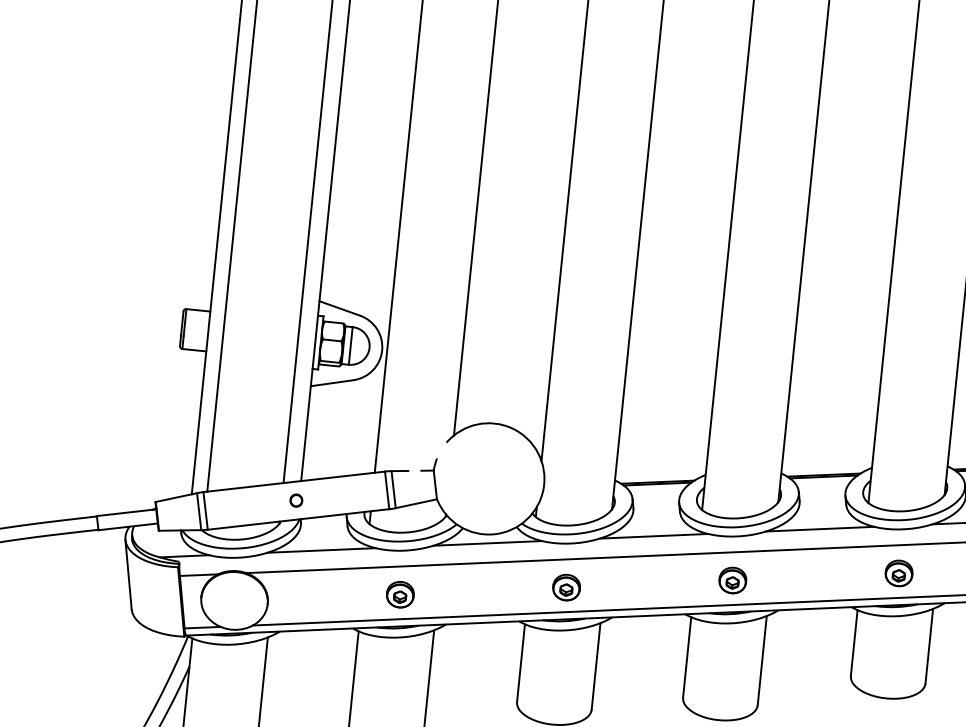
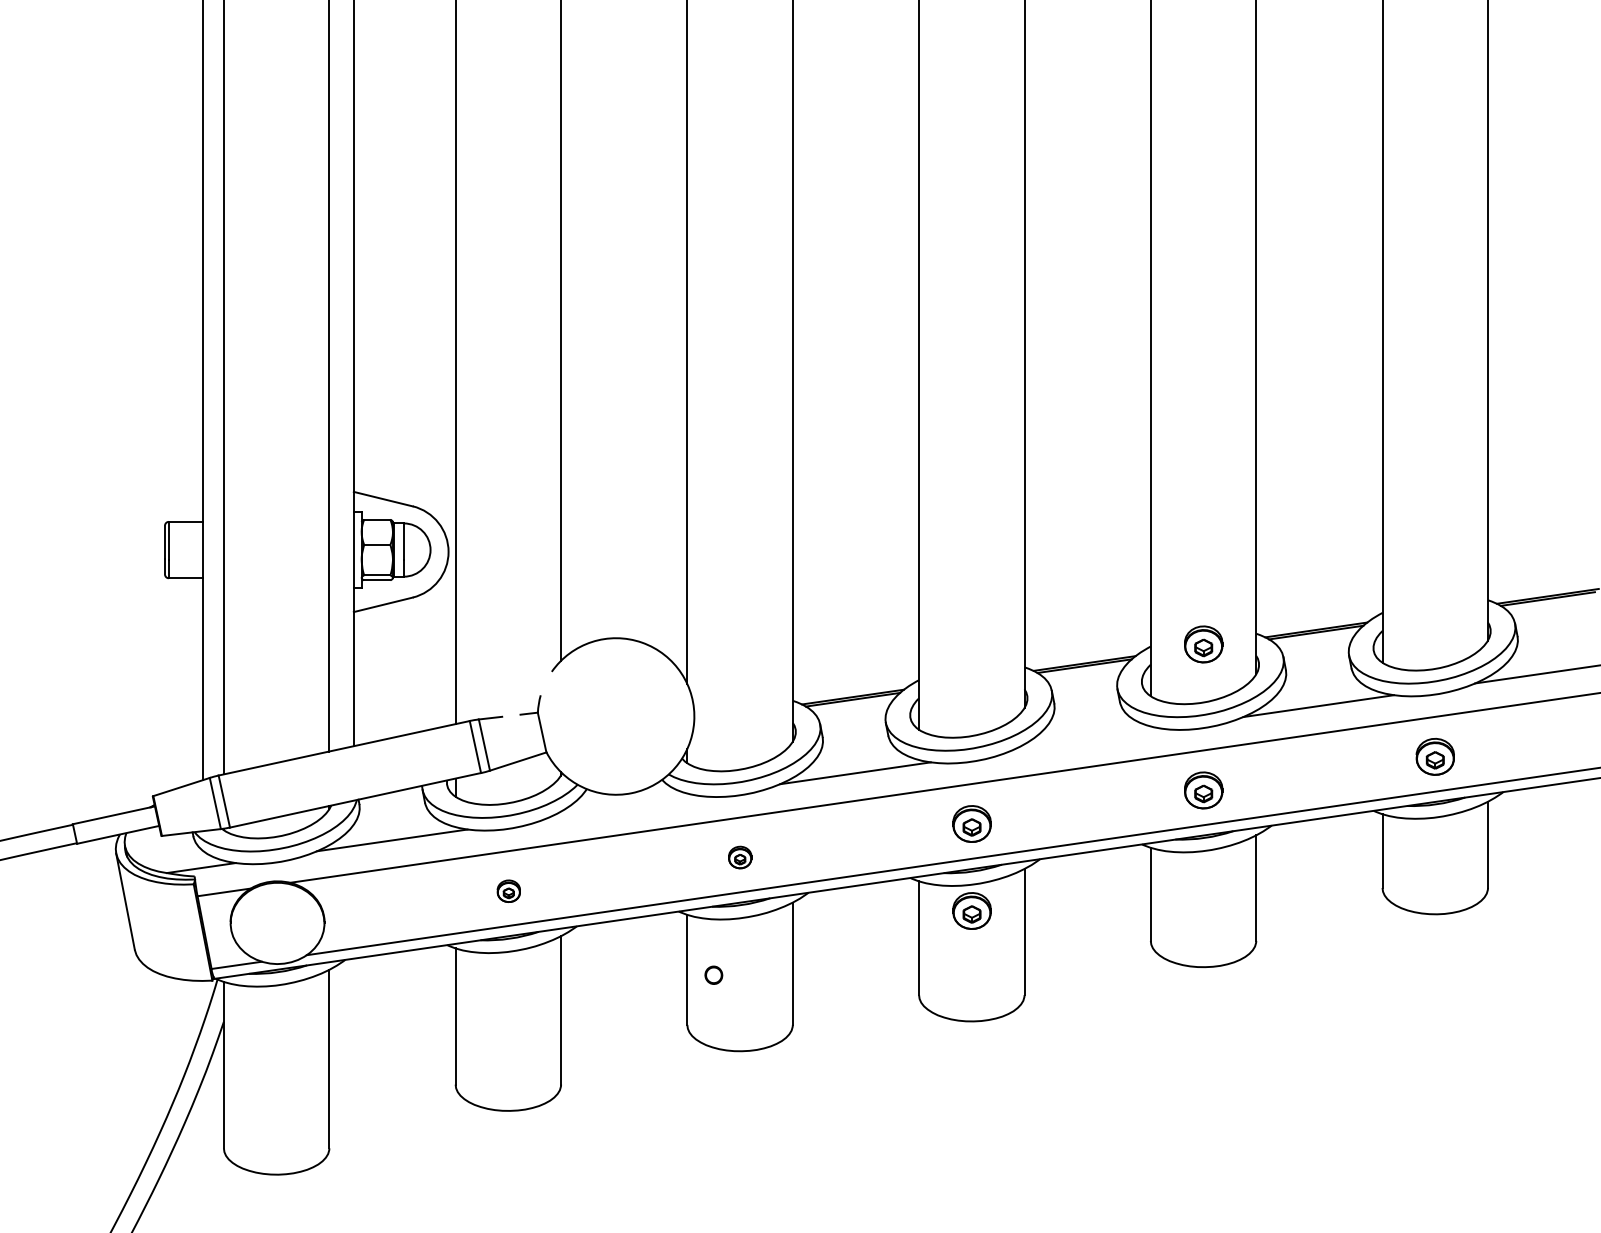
part: (909, 470) -> (1203, 644), added
part: (296, 500) -> (713, 974), moved
line: (819, 528) -> (1086, 739), removed
line: (487, 543) -> (623, 806), removed
part: (565, 587) -> (739, 857), size x0.6
part: (400, 594) -> (508, 891), size x0.6
part: (726, 641) -> (971, 910), added

